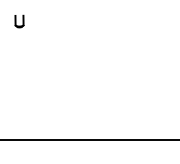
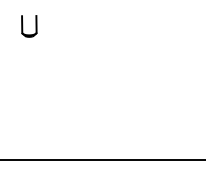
part: (19, 21) -> (29, 26), size x1.6

